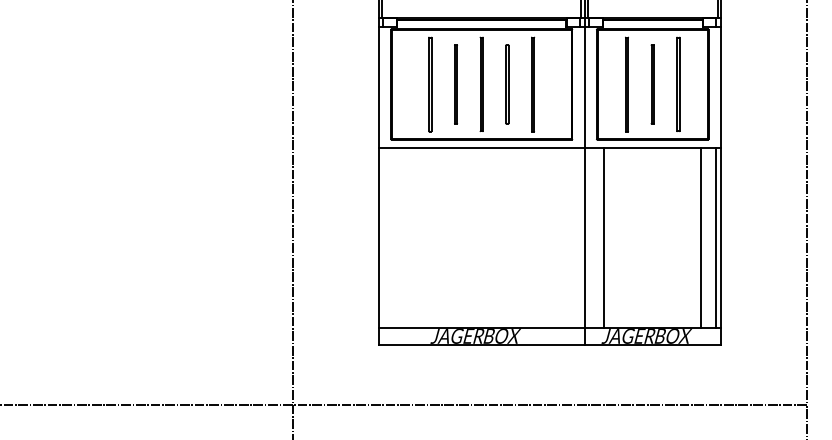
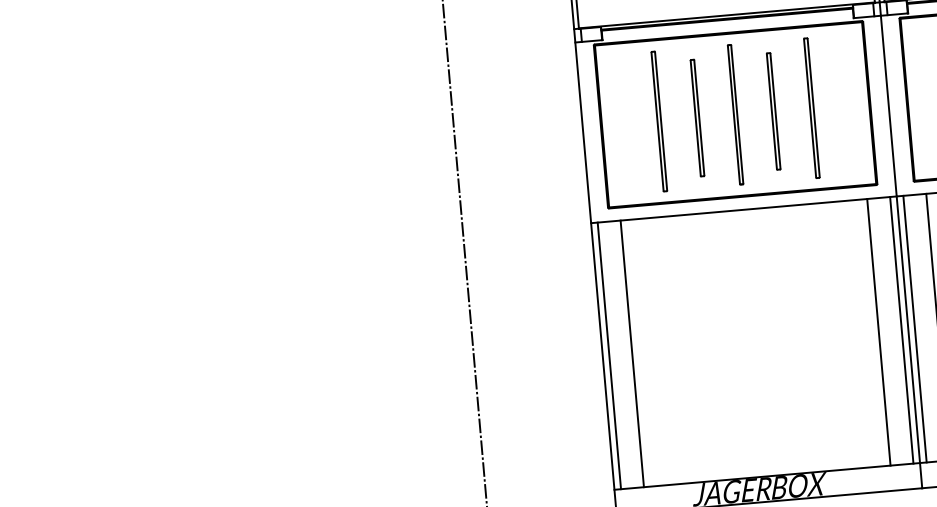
line: (383, 237) -> (609, 354), added
line: (398, 237) -> (631, 352), added
line: (564, 237) -> (878, 331), added
line: (580, 237) -> (902, 329), added
line: (589, 237) -> (915, 328), added

